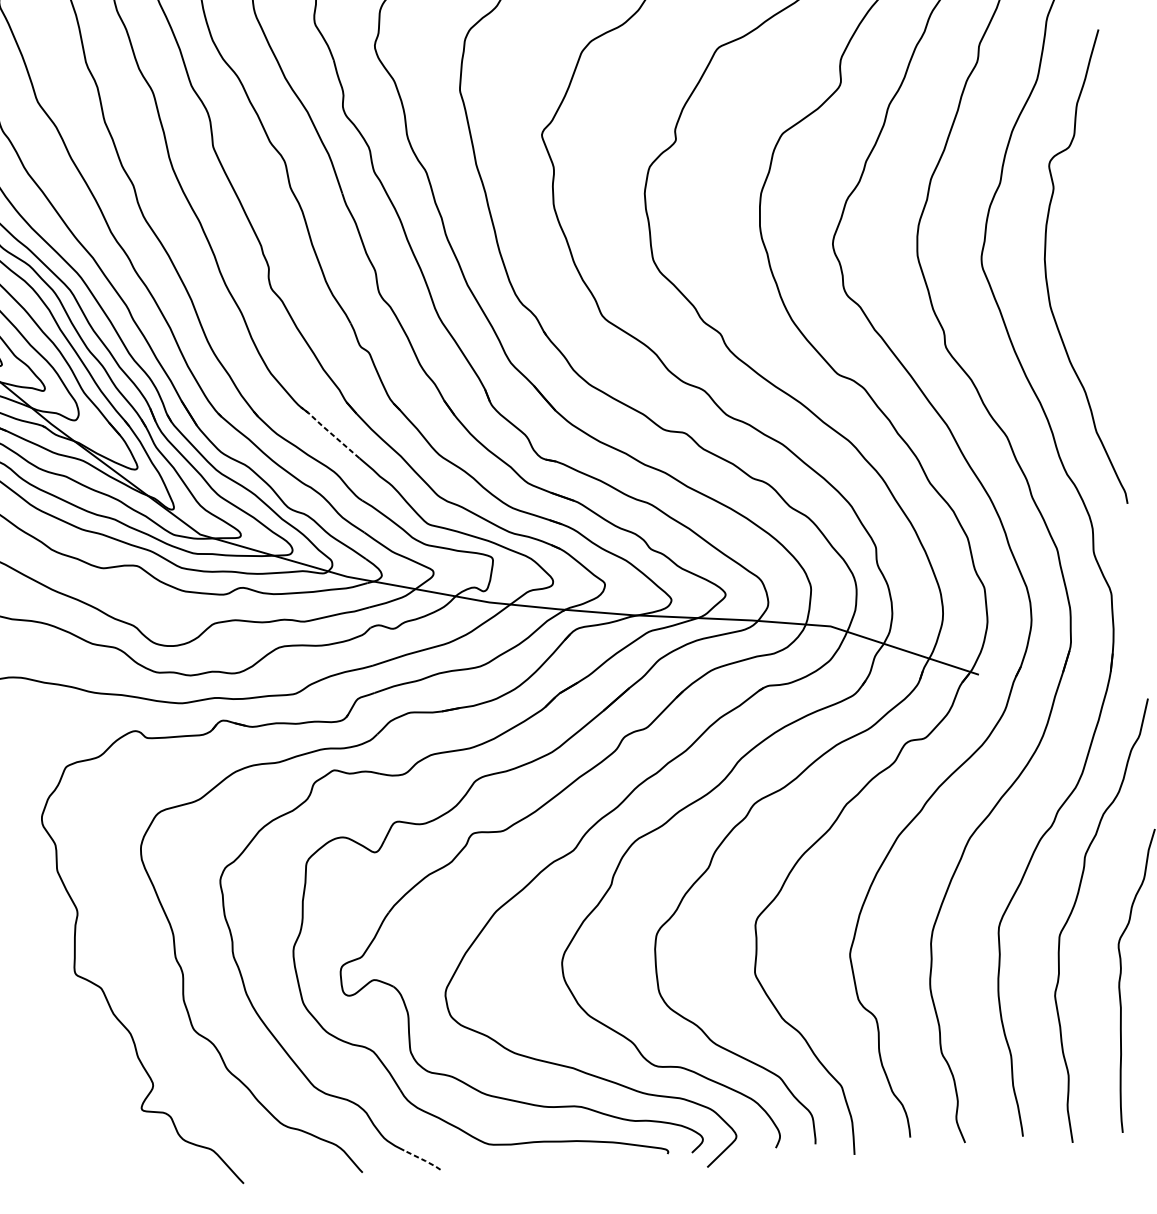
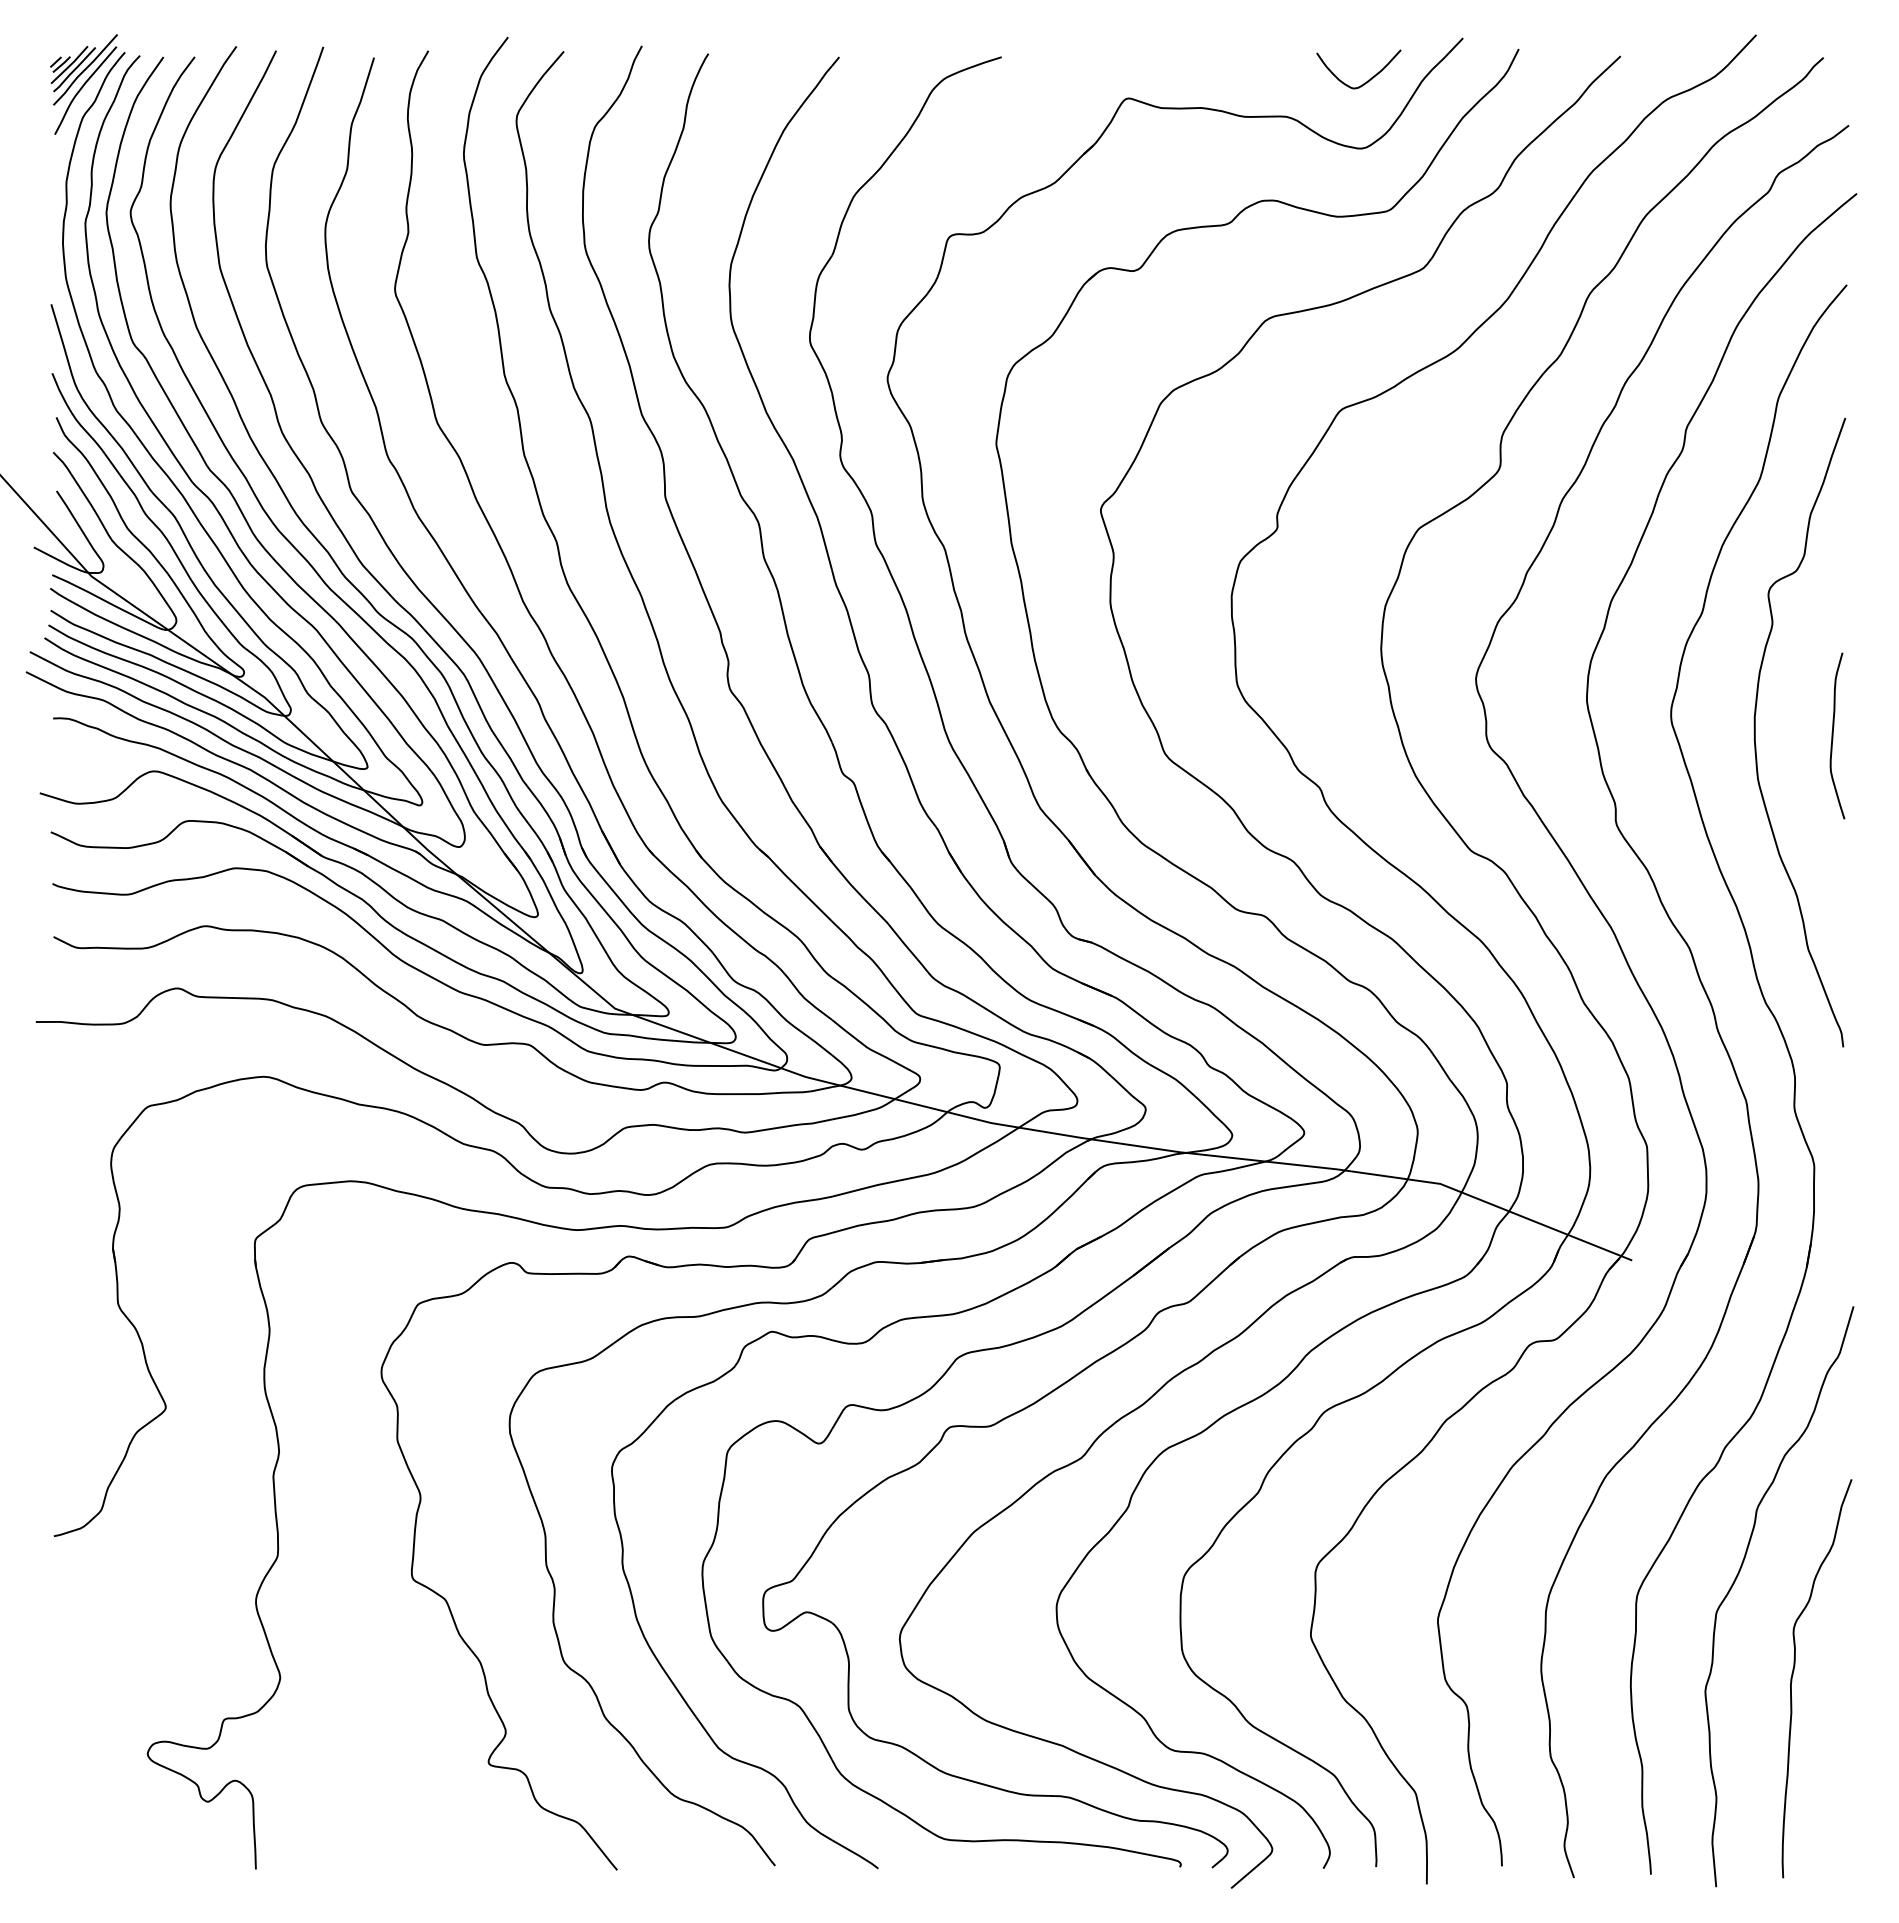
curve: (1105, 269) -> (1833, 735), added
line: (329, 432) -> (794, 884), dashed -> solid
line: (423, 1160) -> (856, 1854), dashed -> solid

